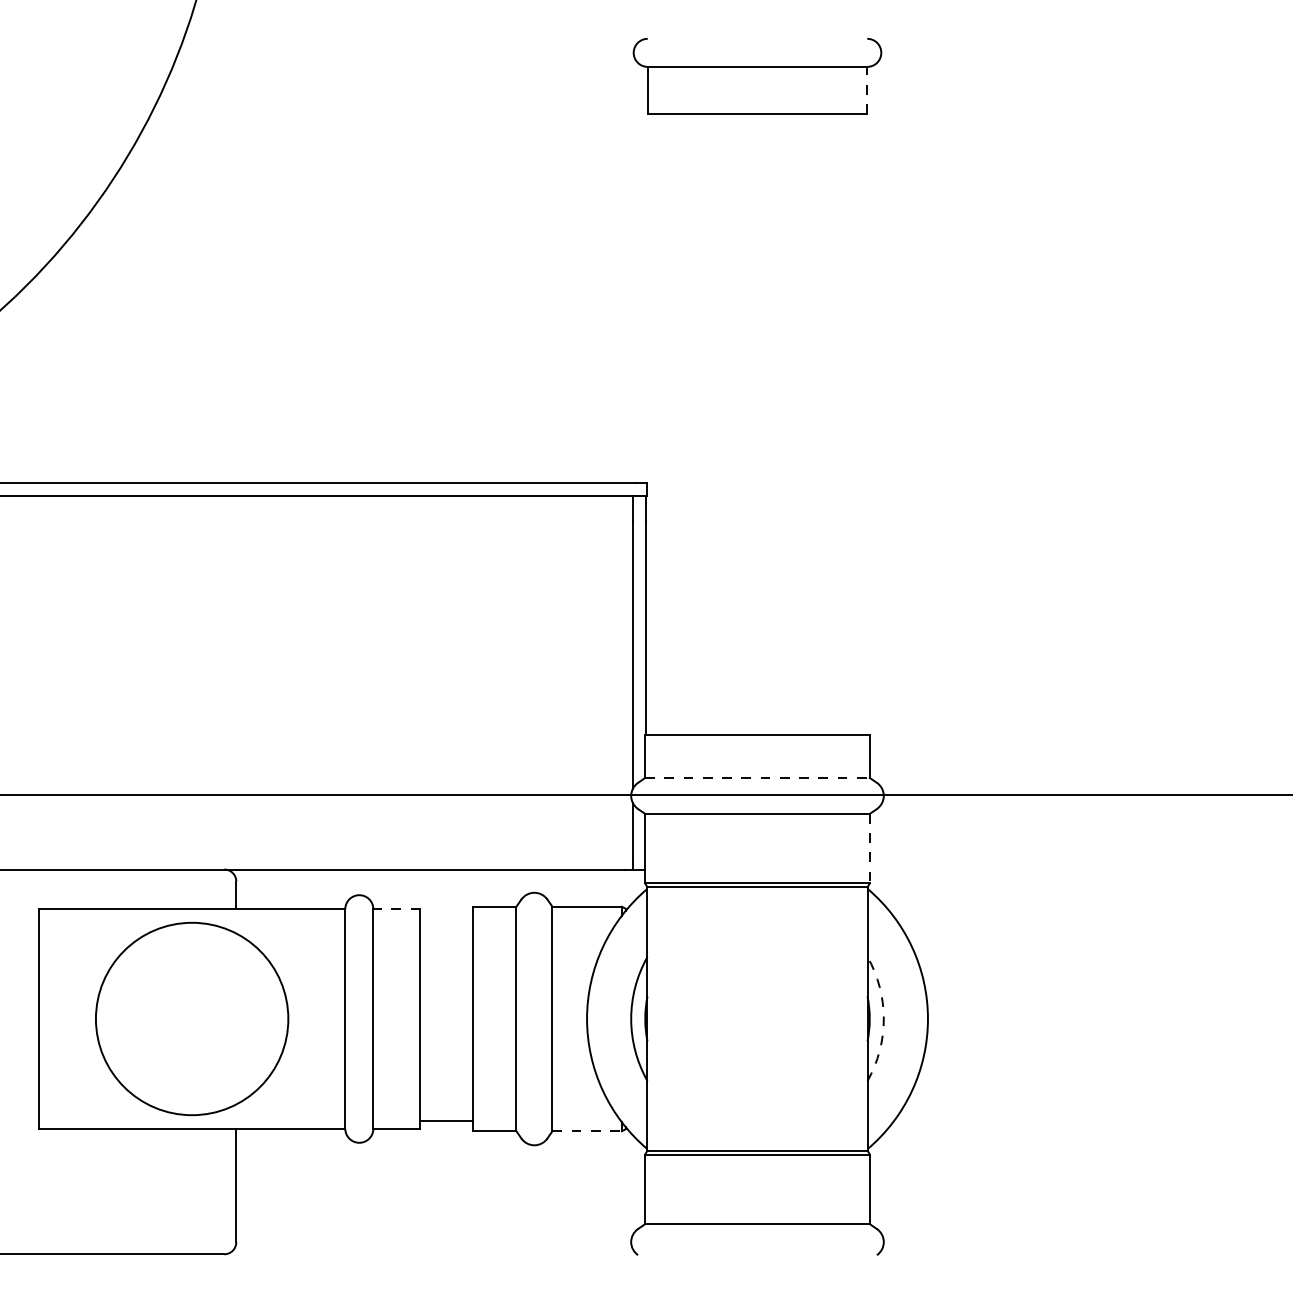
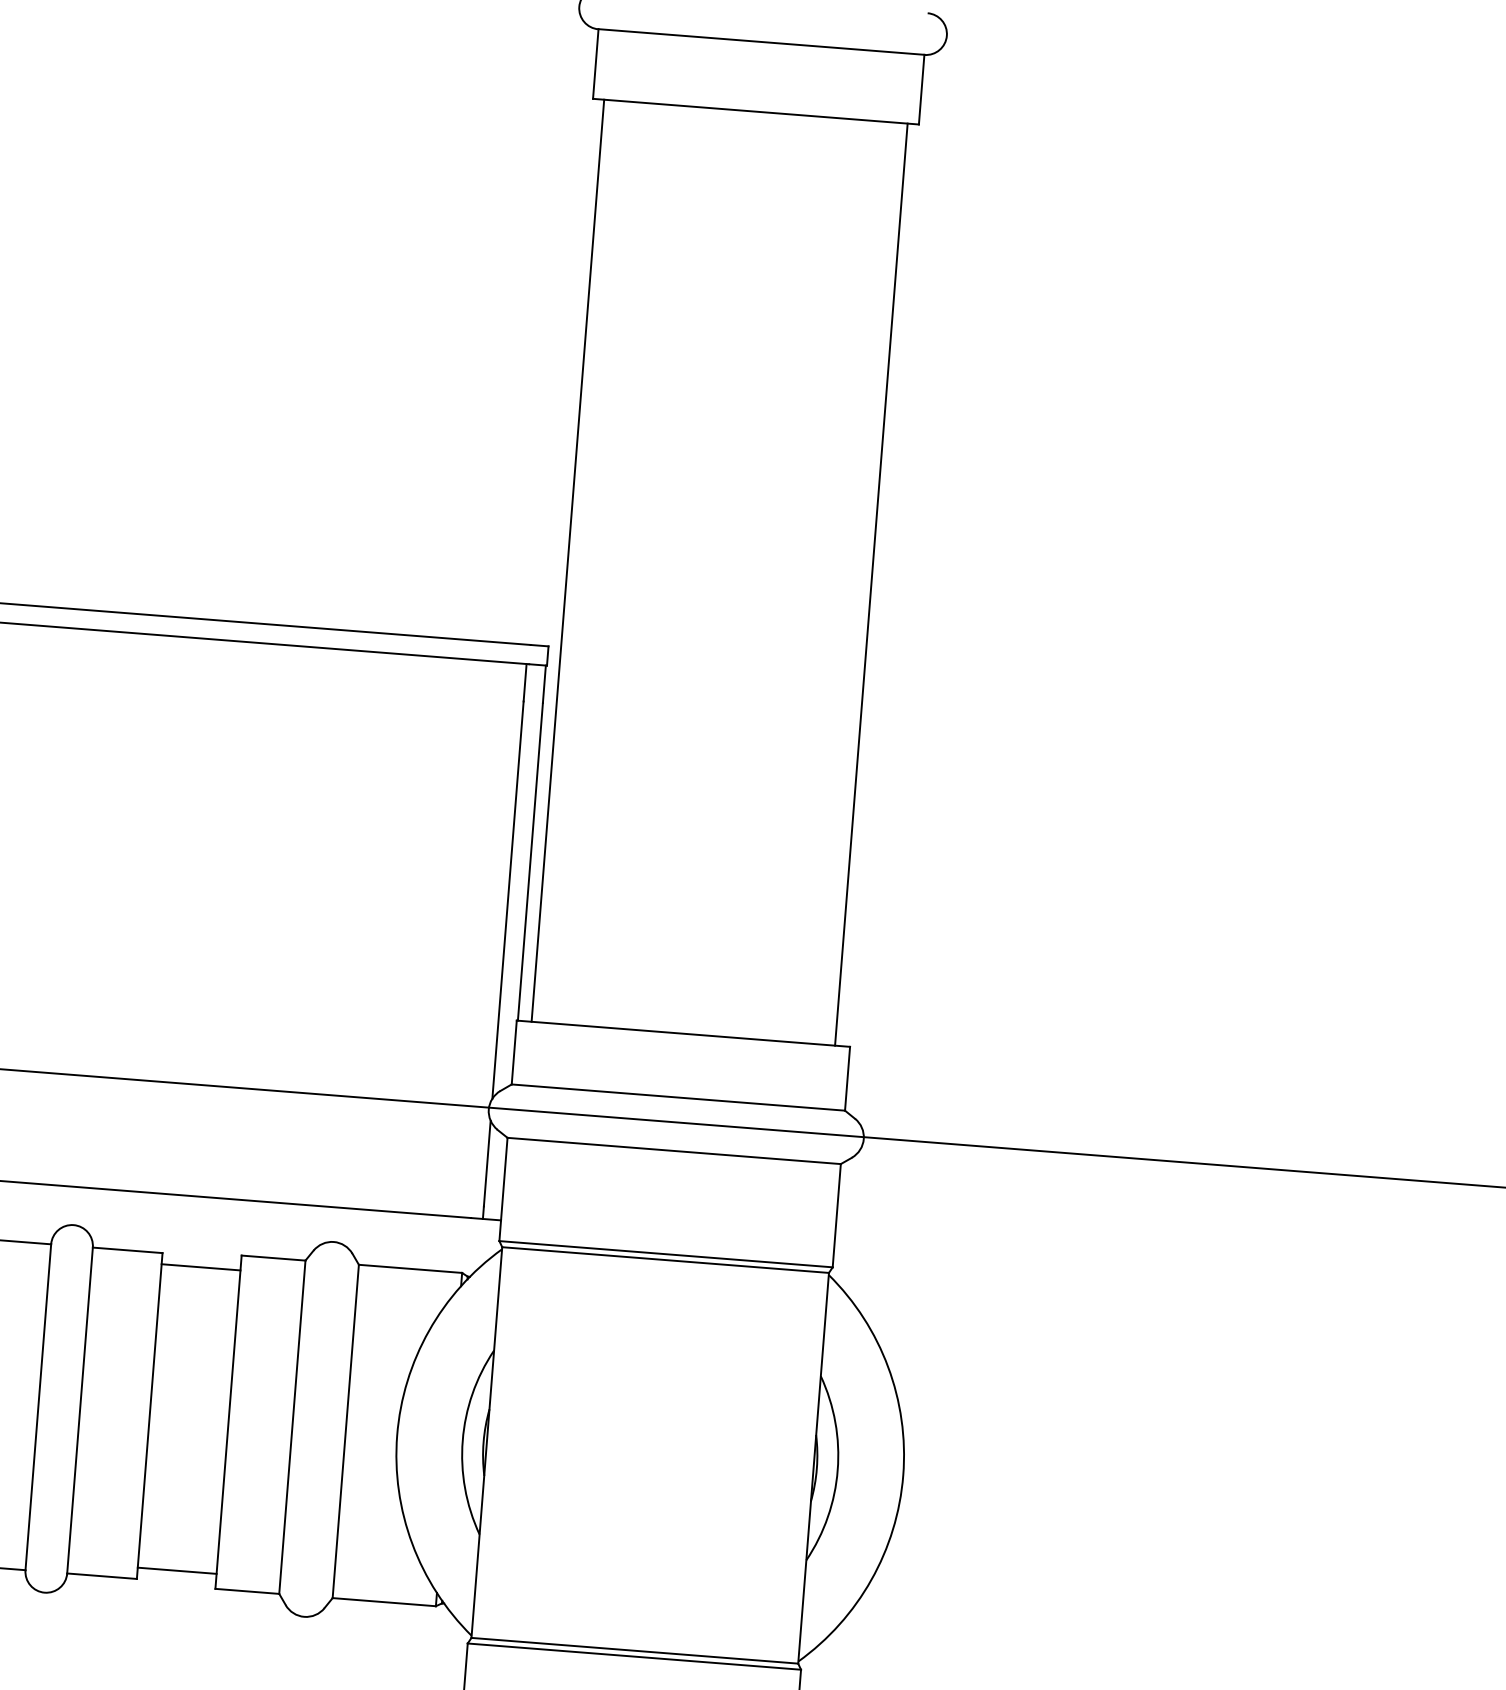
line: (867, 89) -> (922, 88), dashed -> solid
line: (655, 423) -> (568, 559), added
line: (859, 423) -> (871, 583), added
line: (758, 777) -> (679, 1097), dashed -> solid
line: (869, 848) -> (836, 1215), dashed -> solid
line: (396, 909) -> (127, 1250), dashed -> solid
line: (446, 916) -> (200, 1266), added
arc: (883, 1019) -> (837, 1470), dashed -> solid
line: (587, 1131) -> (384, 1602), dashed -> solid

